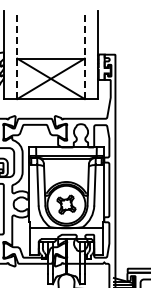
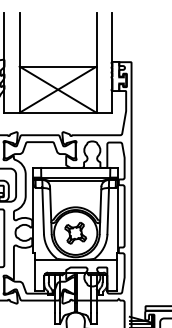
line: (17, 55) -> (19, 63), dashed -> solid
line: (84, 55) -> (96, 63), dashed -> solid

